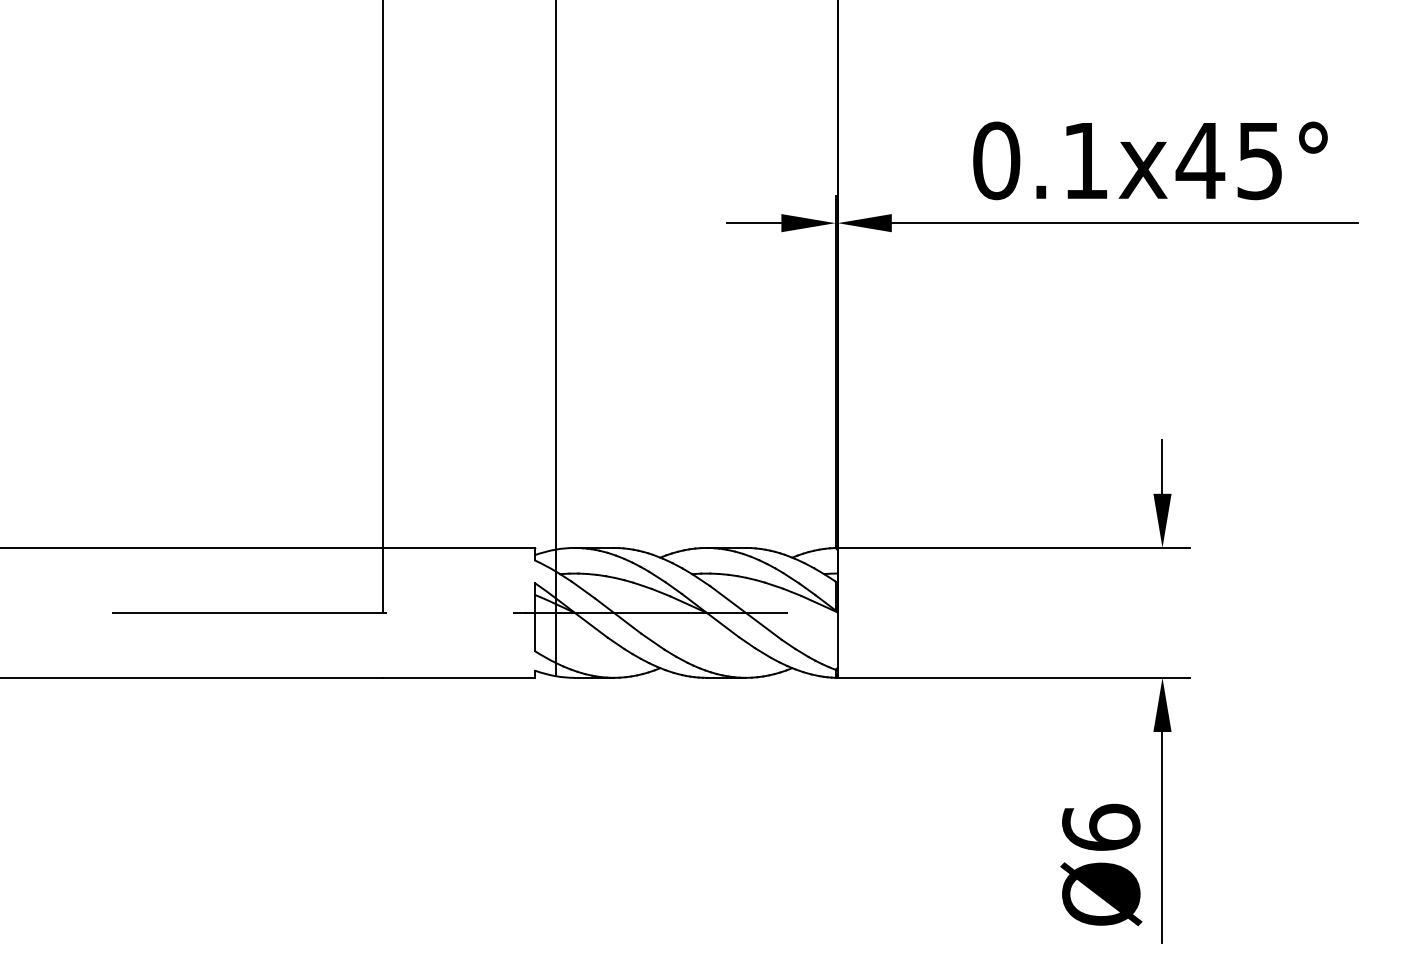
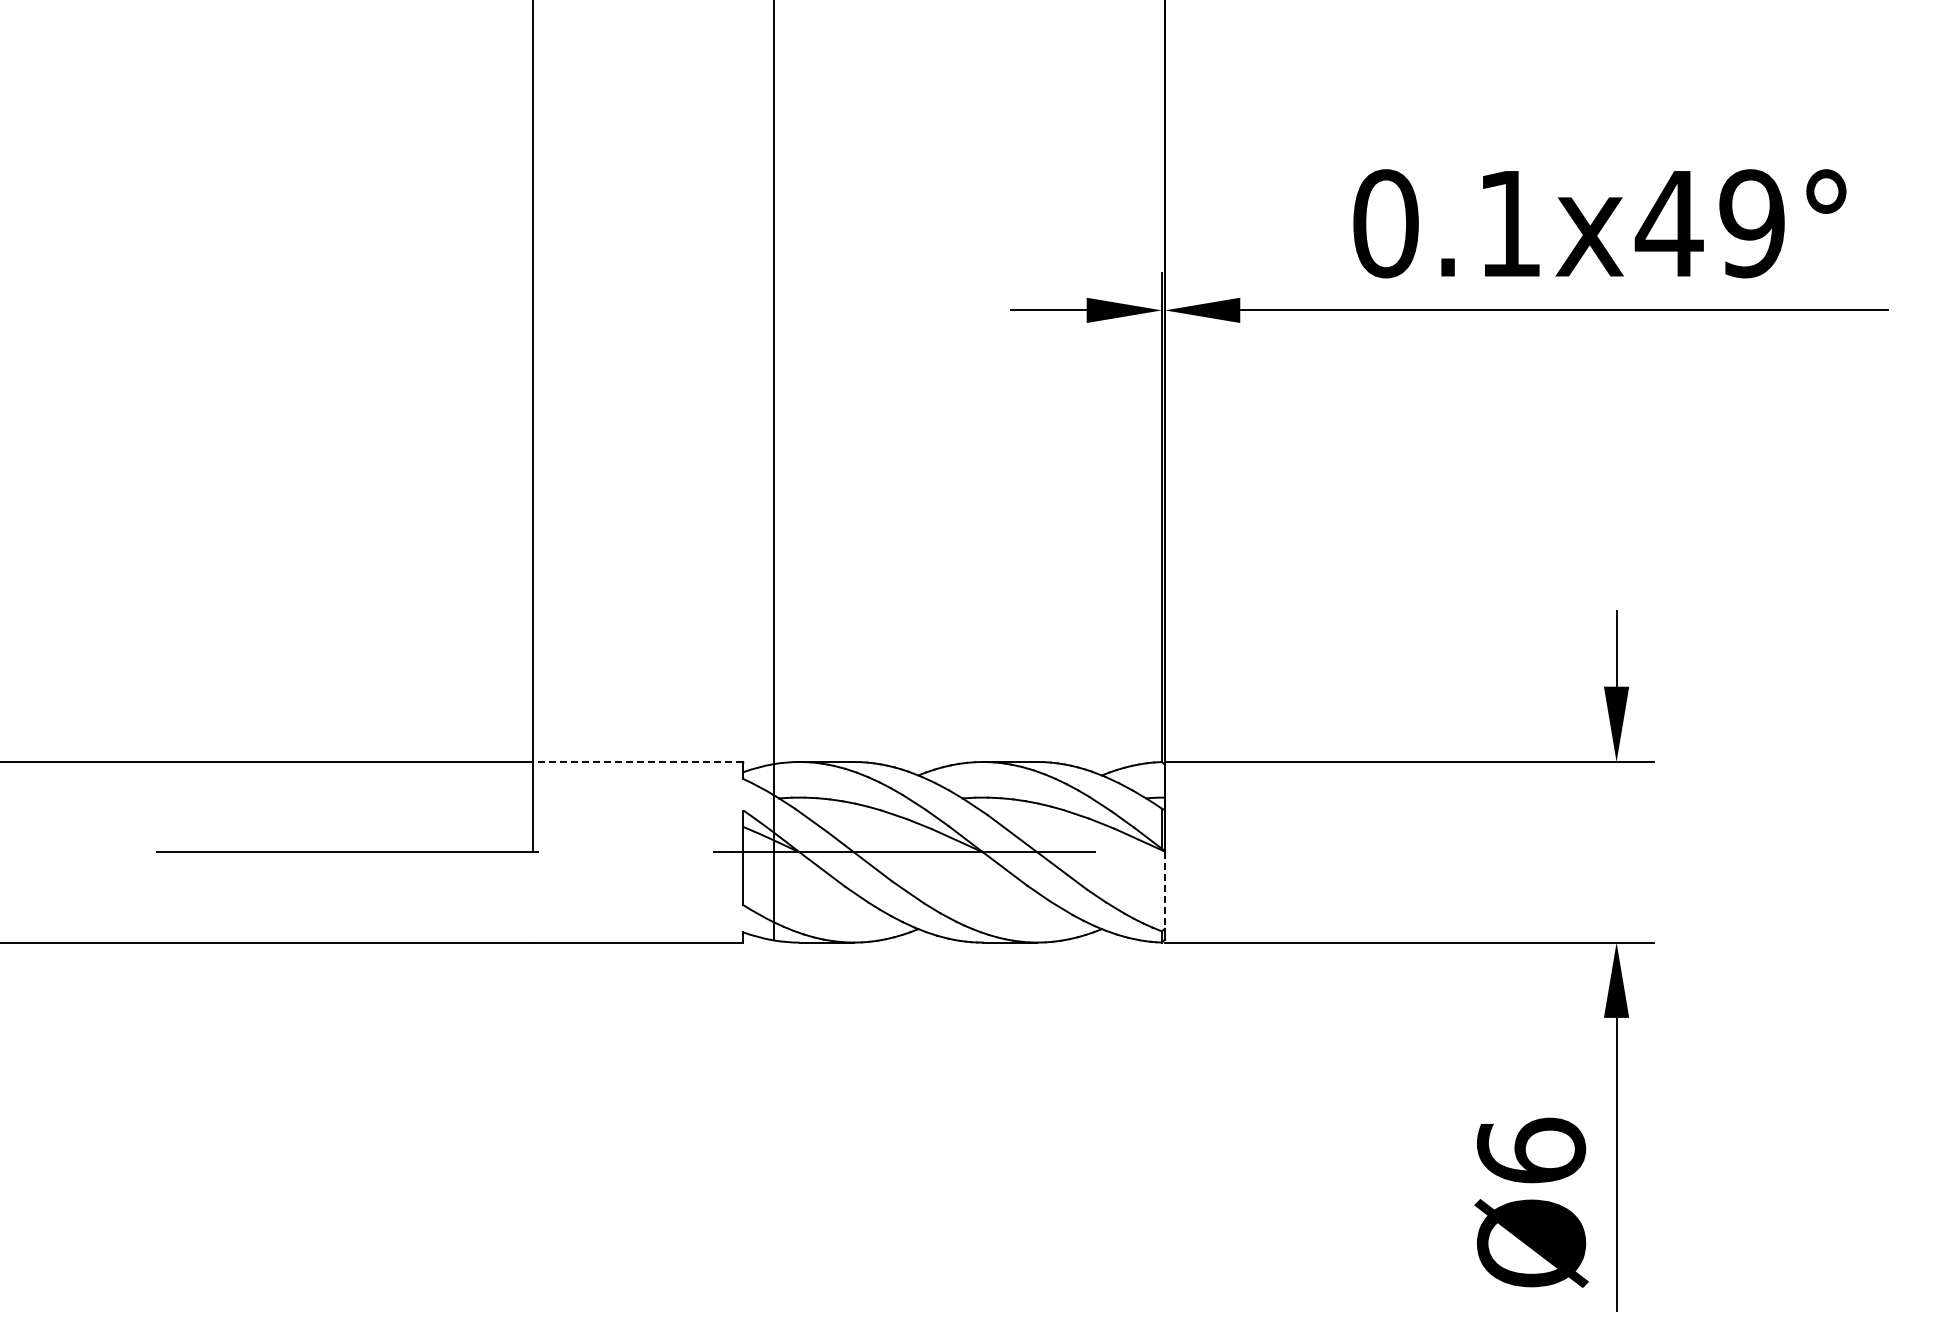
text: (1259, 160) -> (1751, 223), 0.1x45° -> 0.1x49°
line: (458, 547) -> (637, 761), solid -> dashed
line: (837, 640) -> (1164, 890), solid -> dashed

